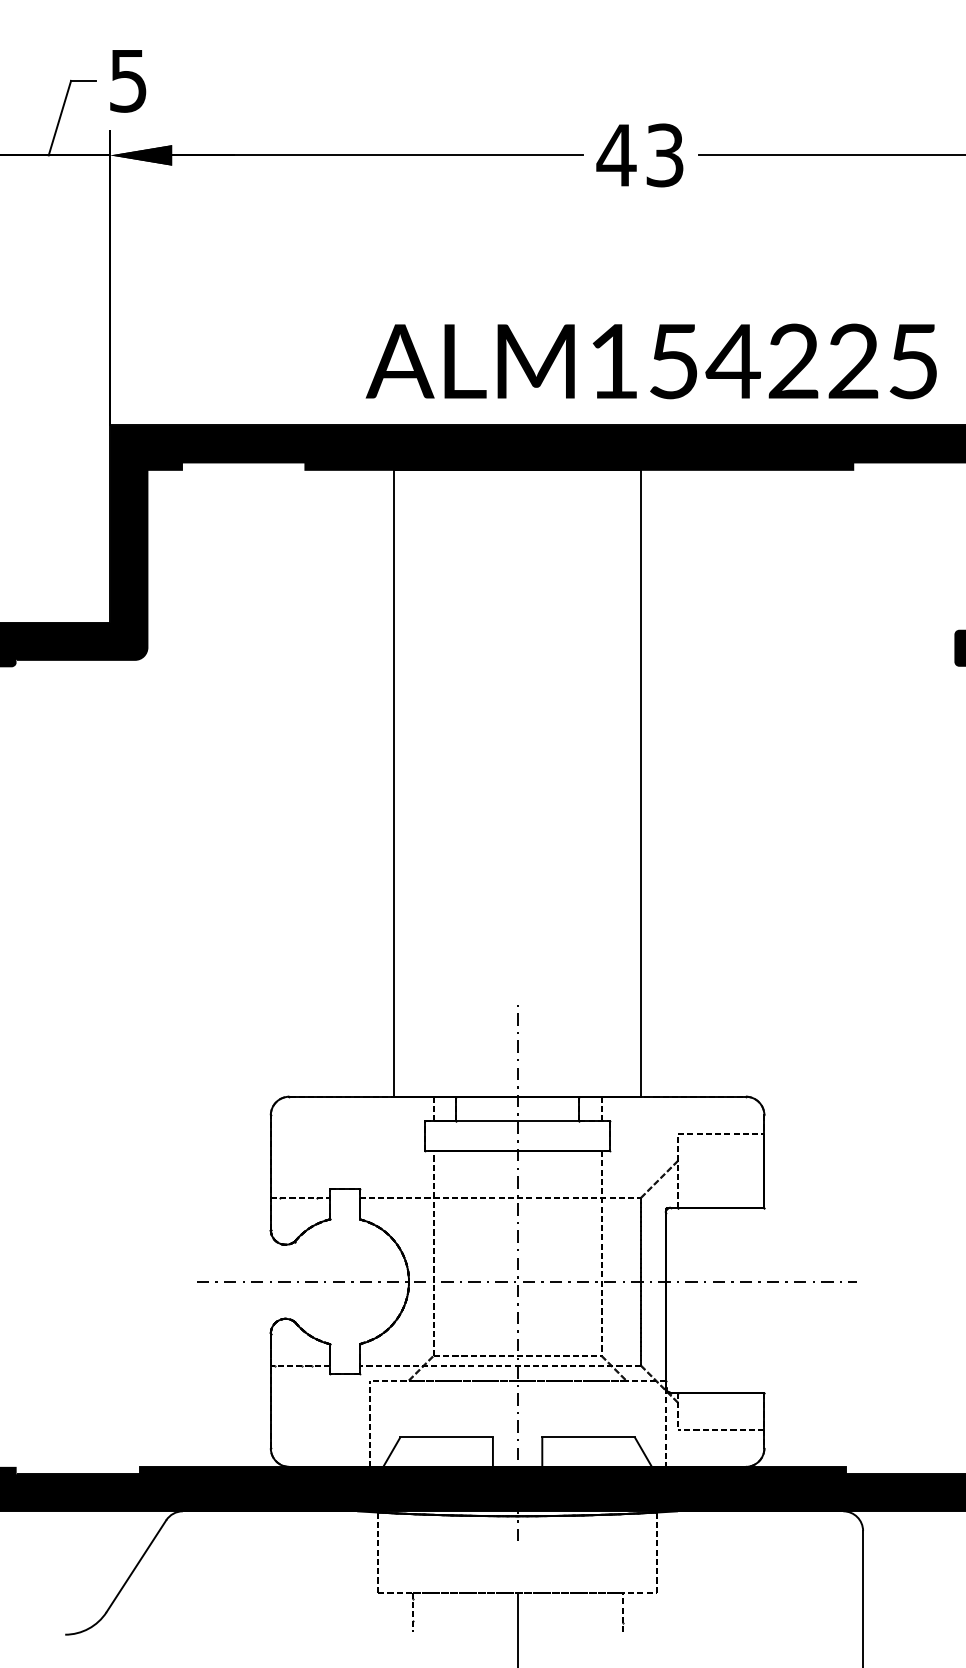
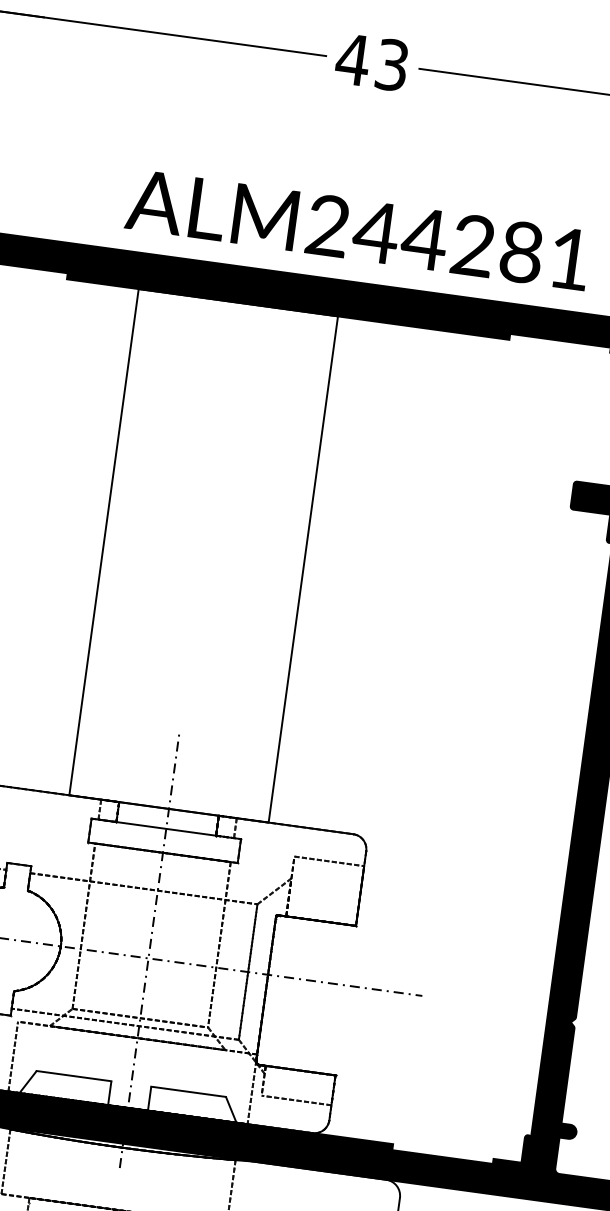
text: (762, 361) -> (448, 242), ALM154225 -> ALM244281

